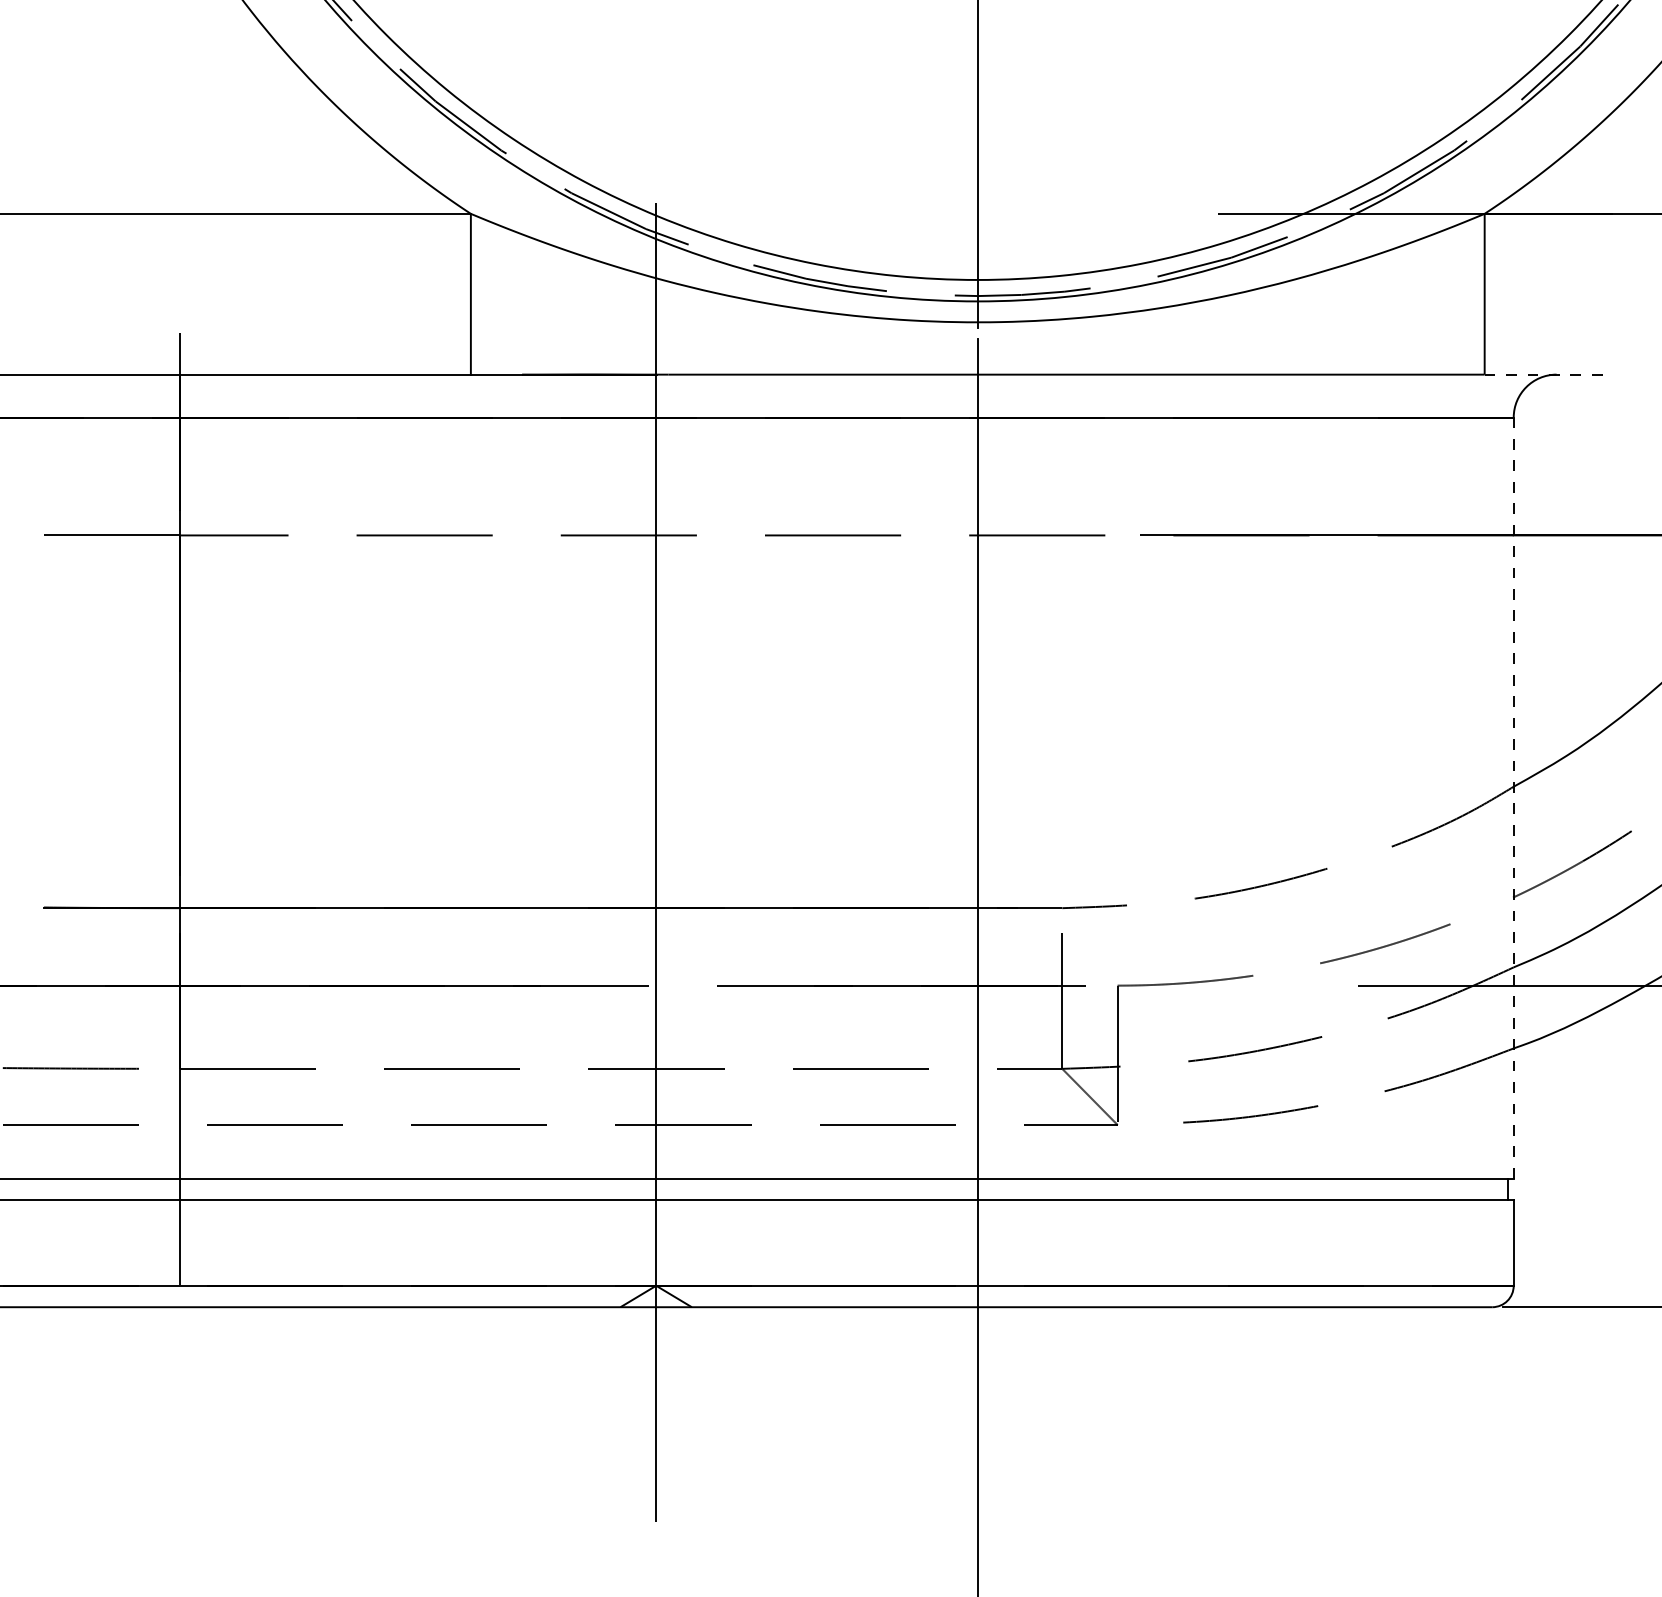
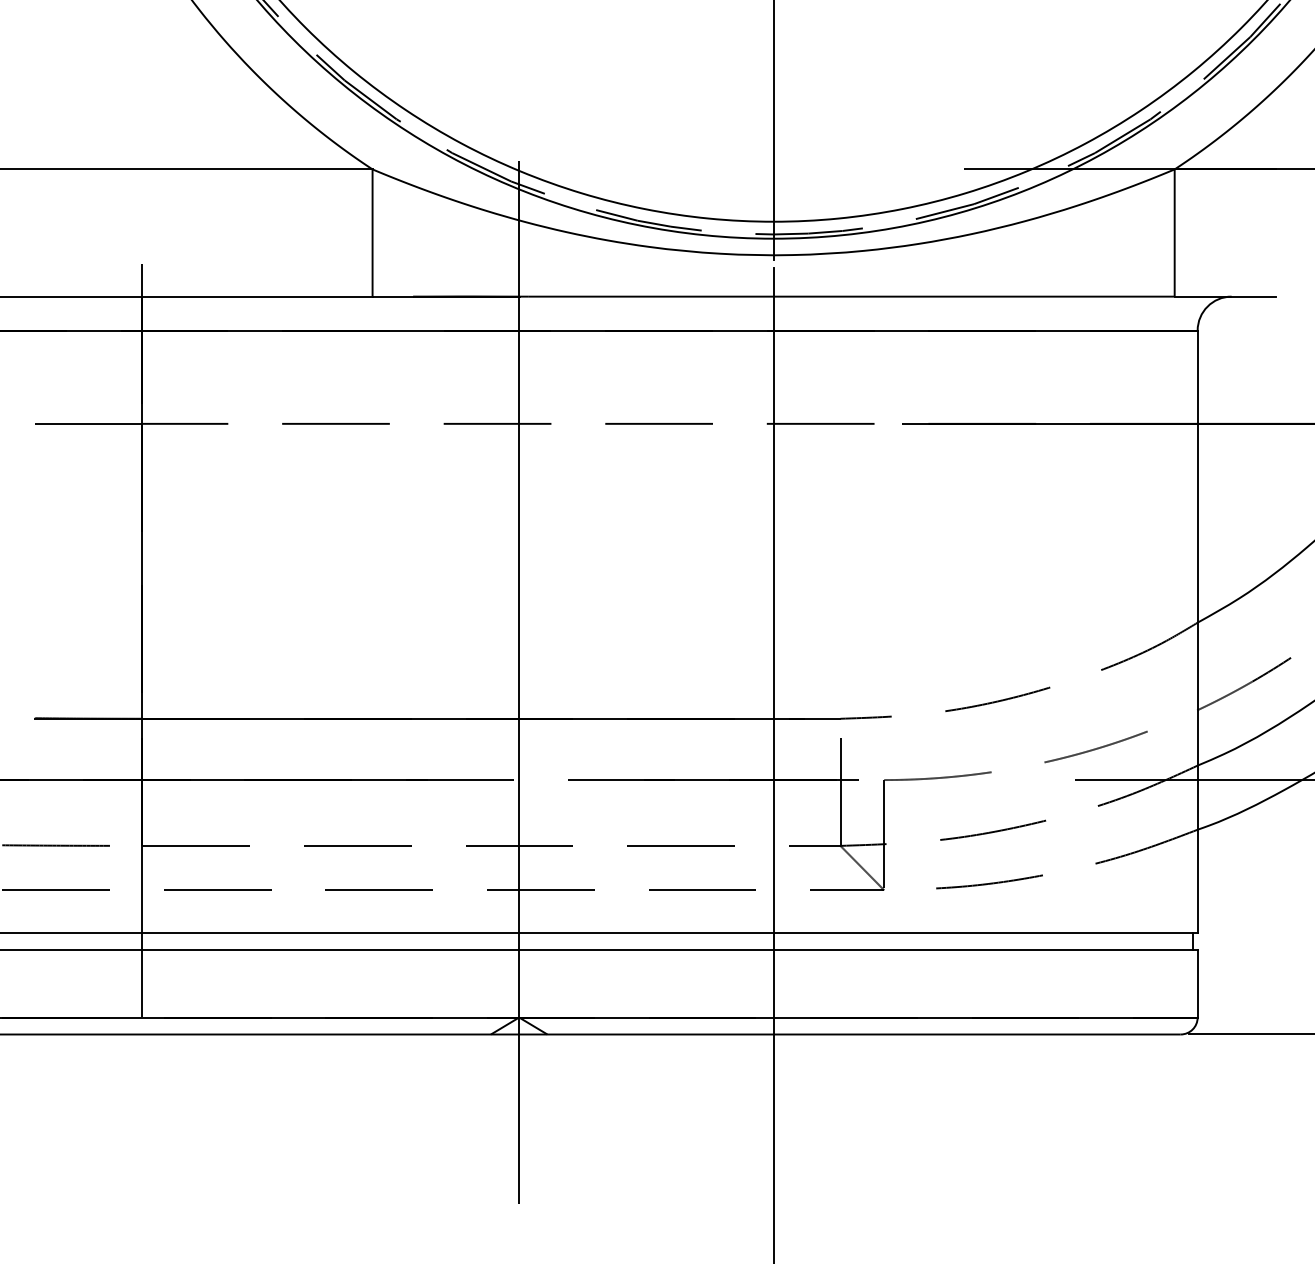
line: (1548, 374) -> (1225, 296), dashed -> solid
line: (1513, 798) -> (1197, 632), dashed -> solid

